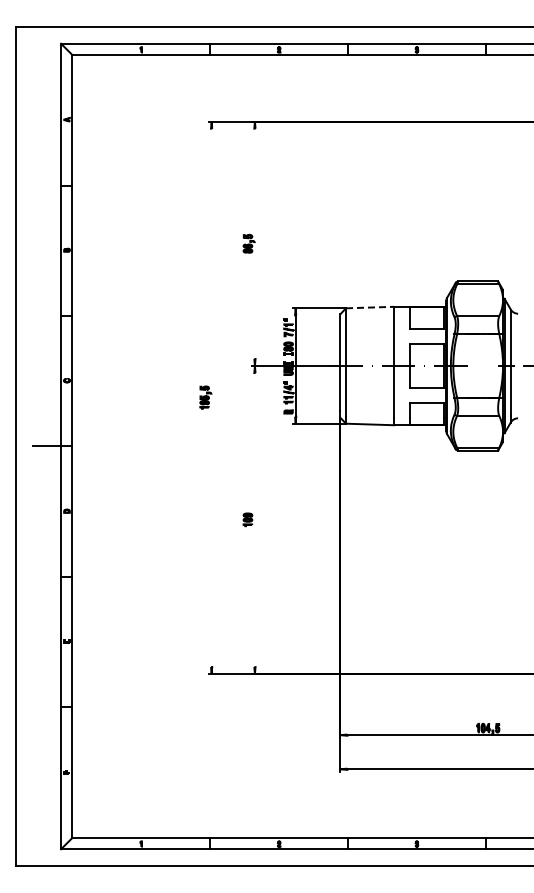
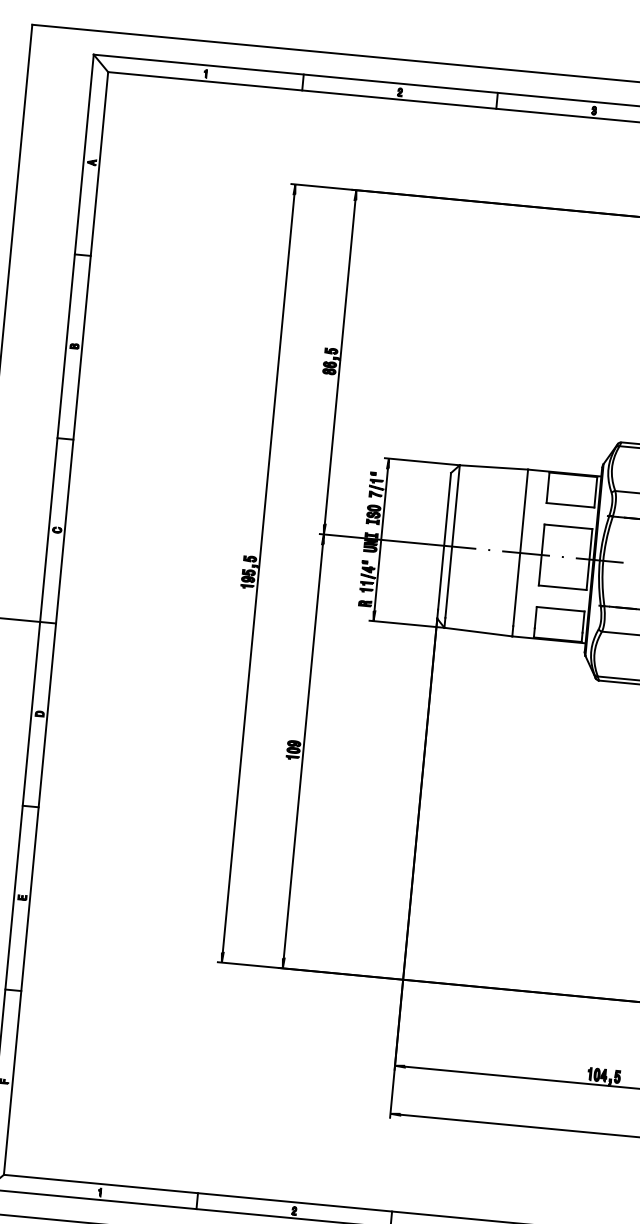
line: (254, 243) -> (339, 361), added
line: (370, 307) -> (494, 467), dashed -> solid
line: (211, 397) -> (258, 572), added
line: (254, 520) -> (302, 751), added

